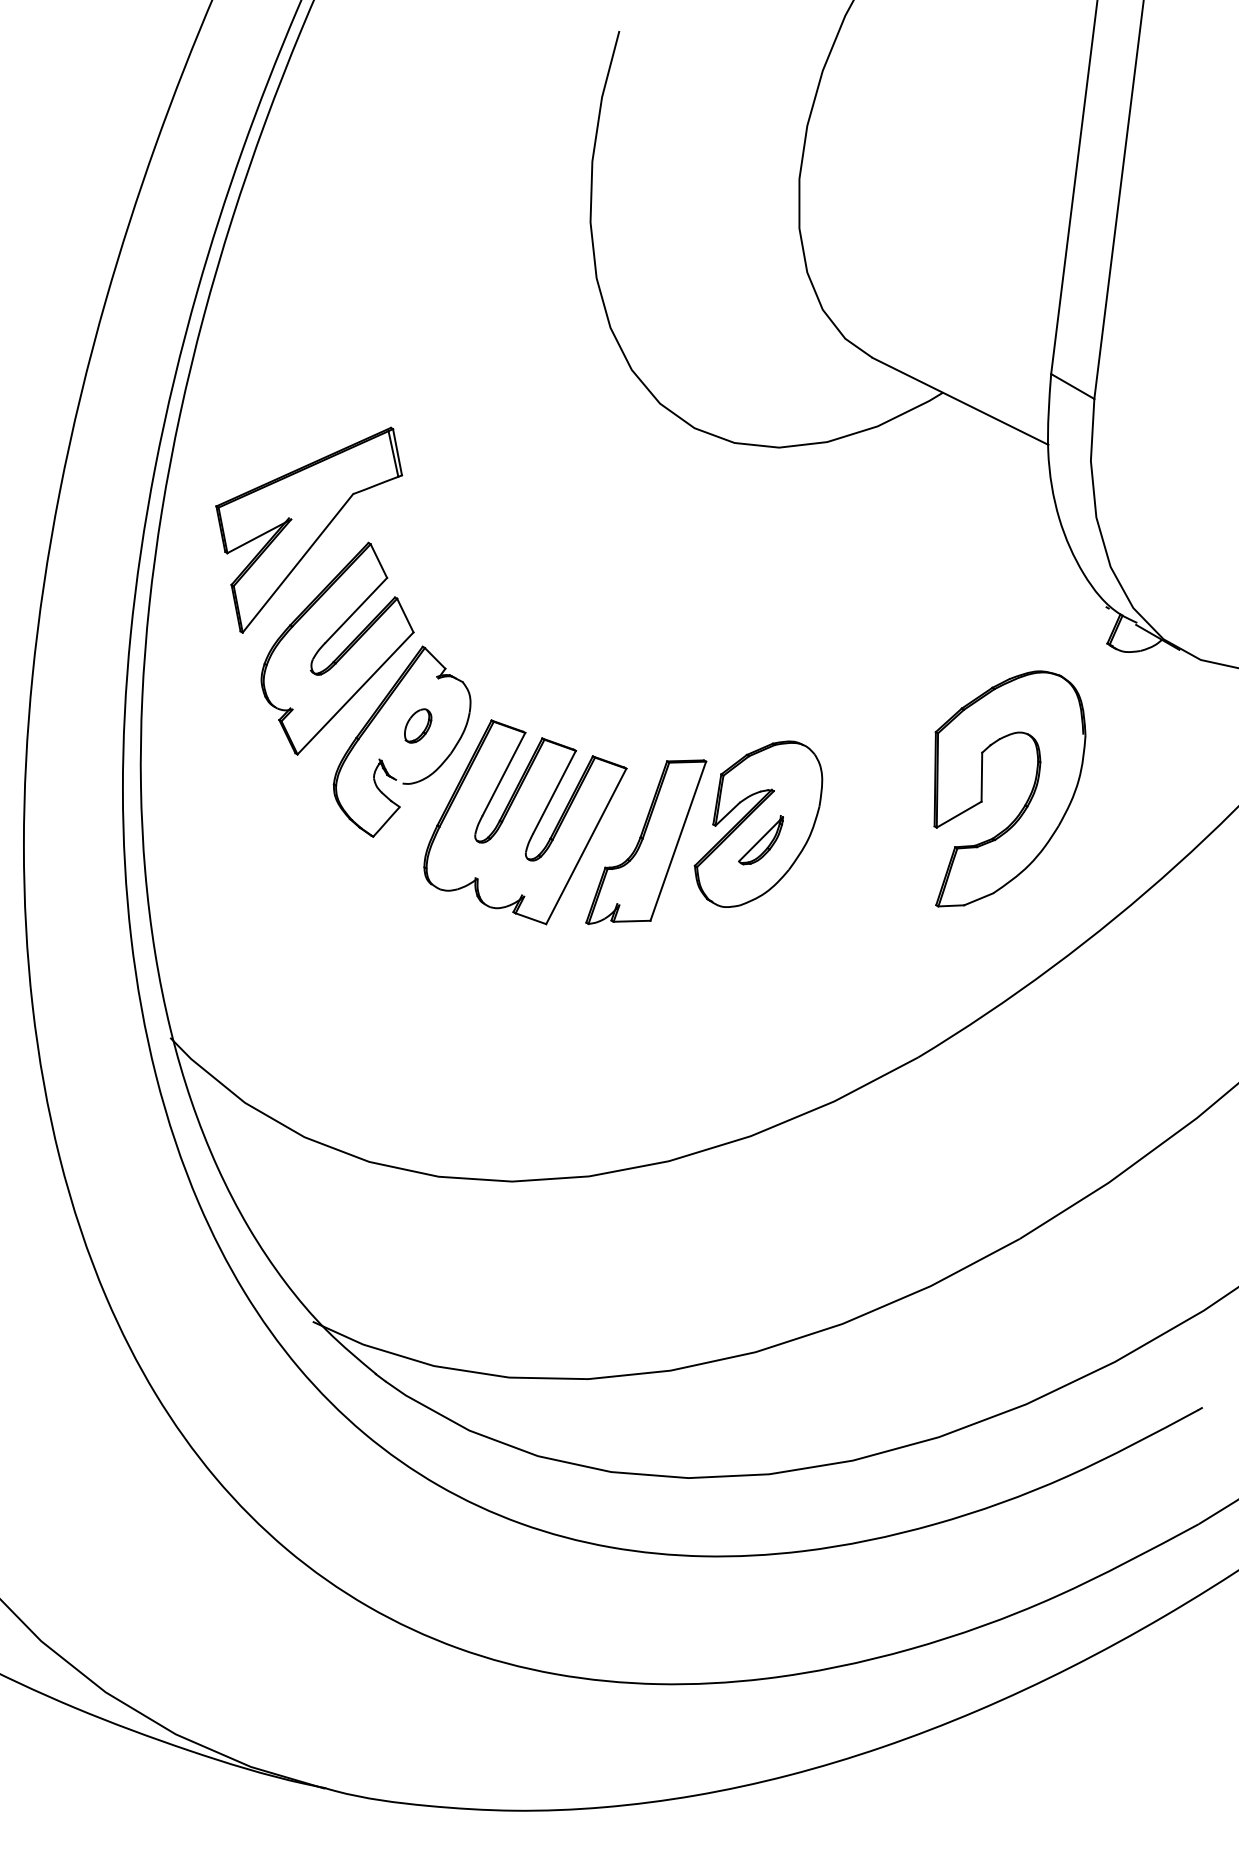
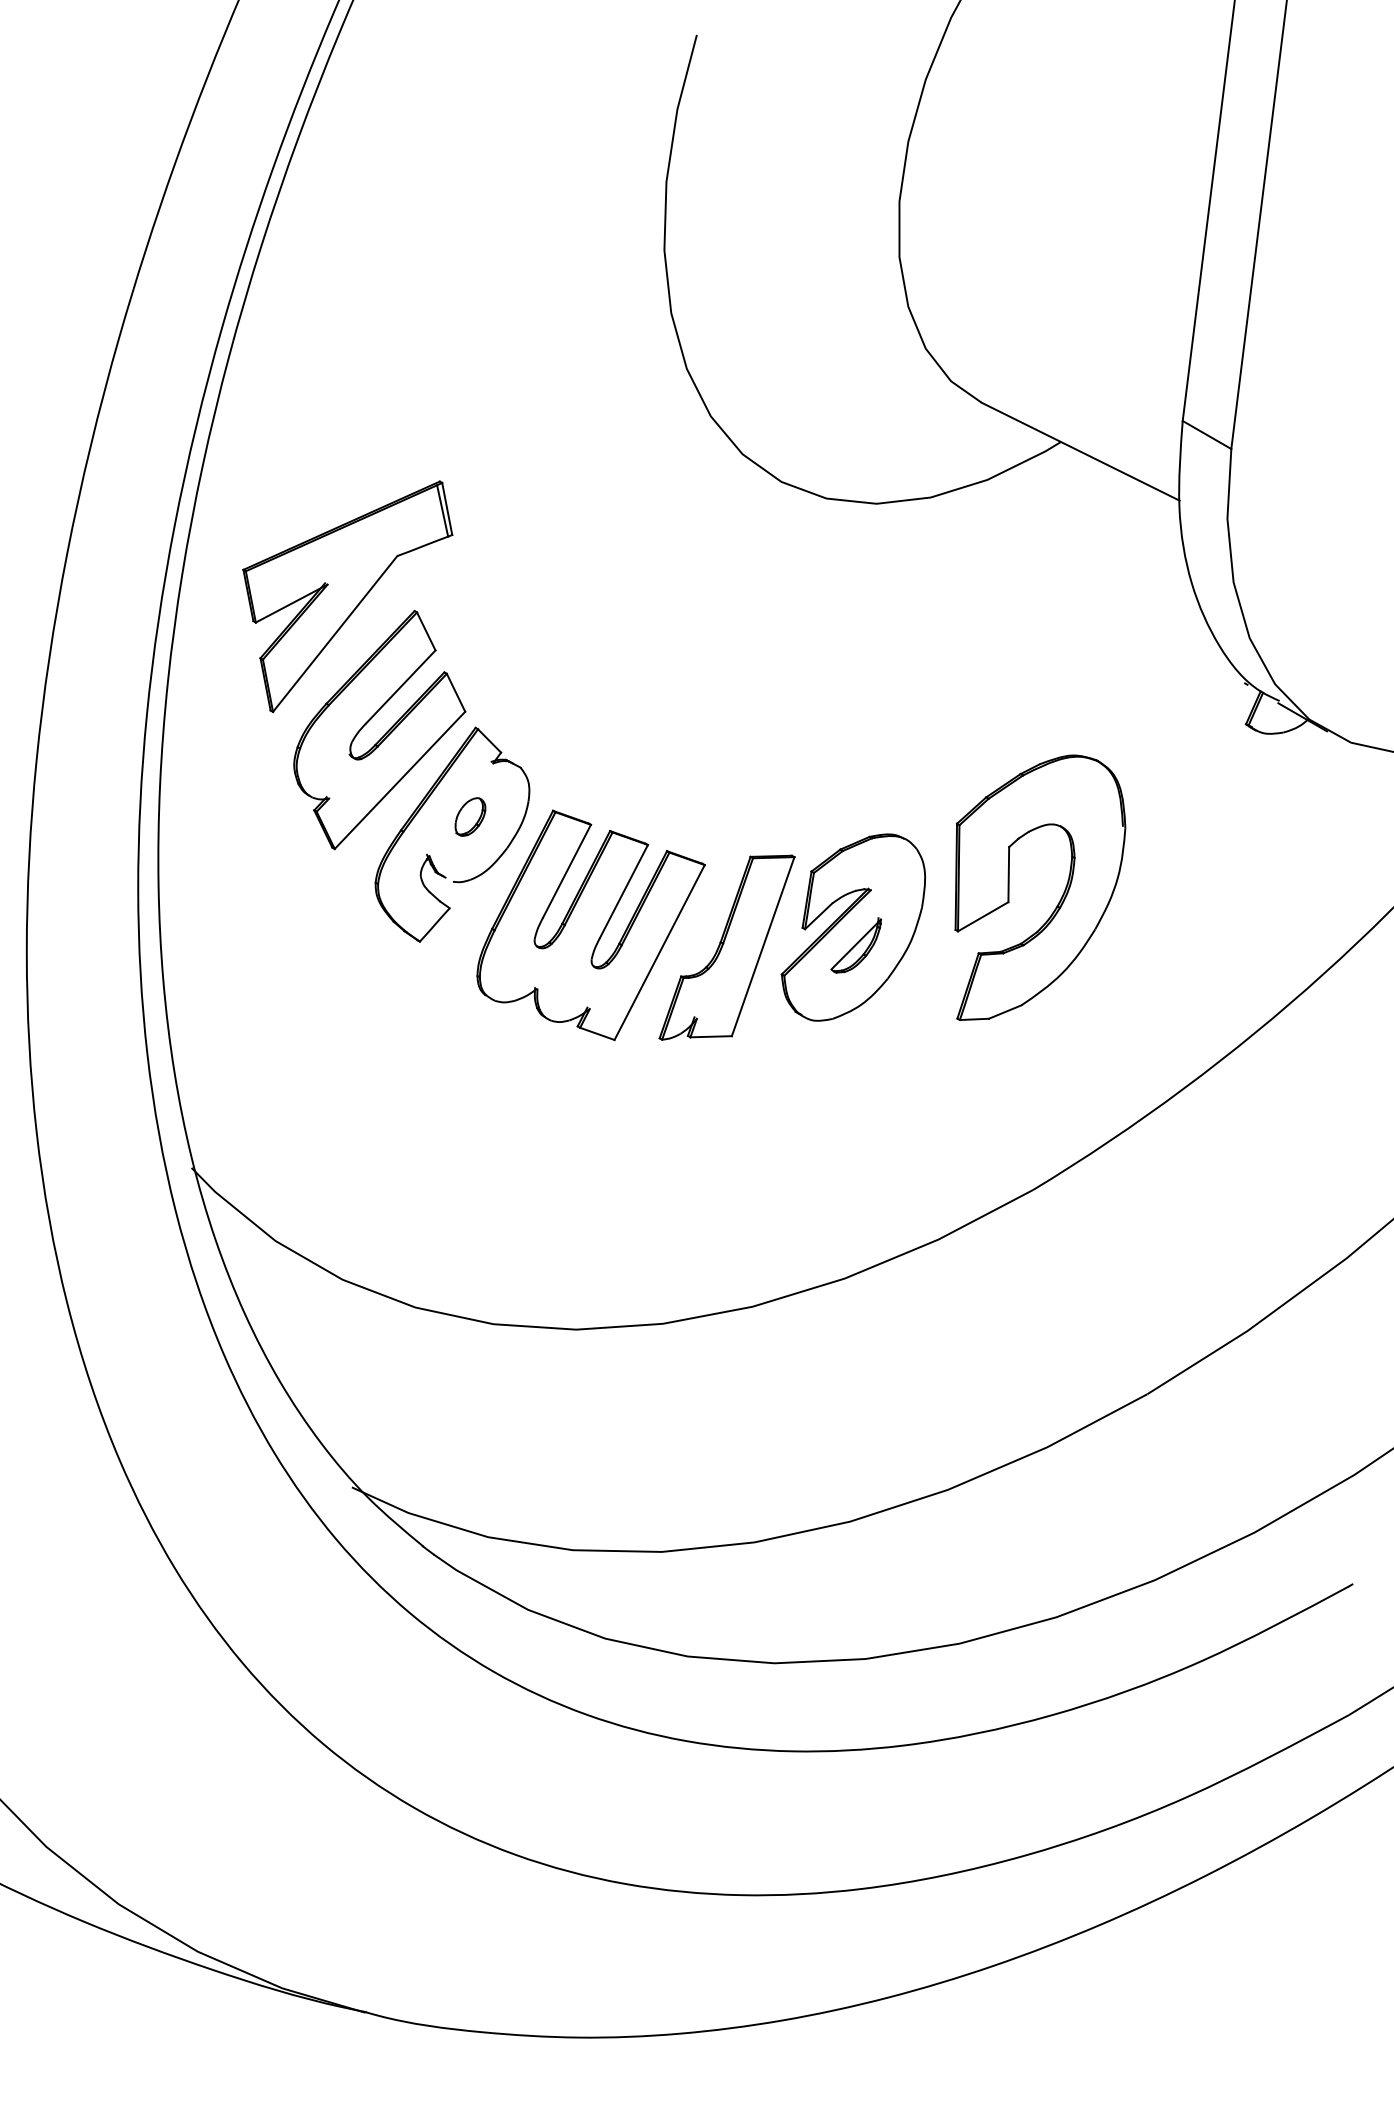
part: (1027, 798) -> (1060, 898), moved

